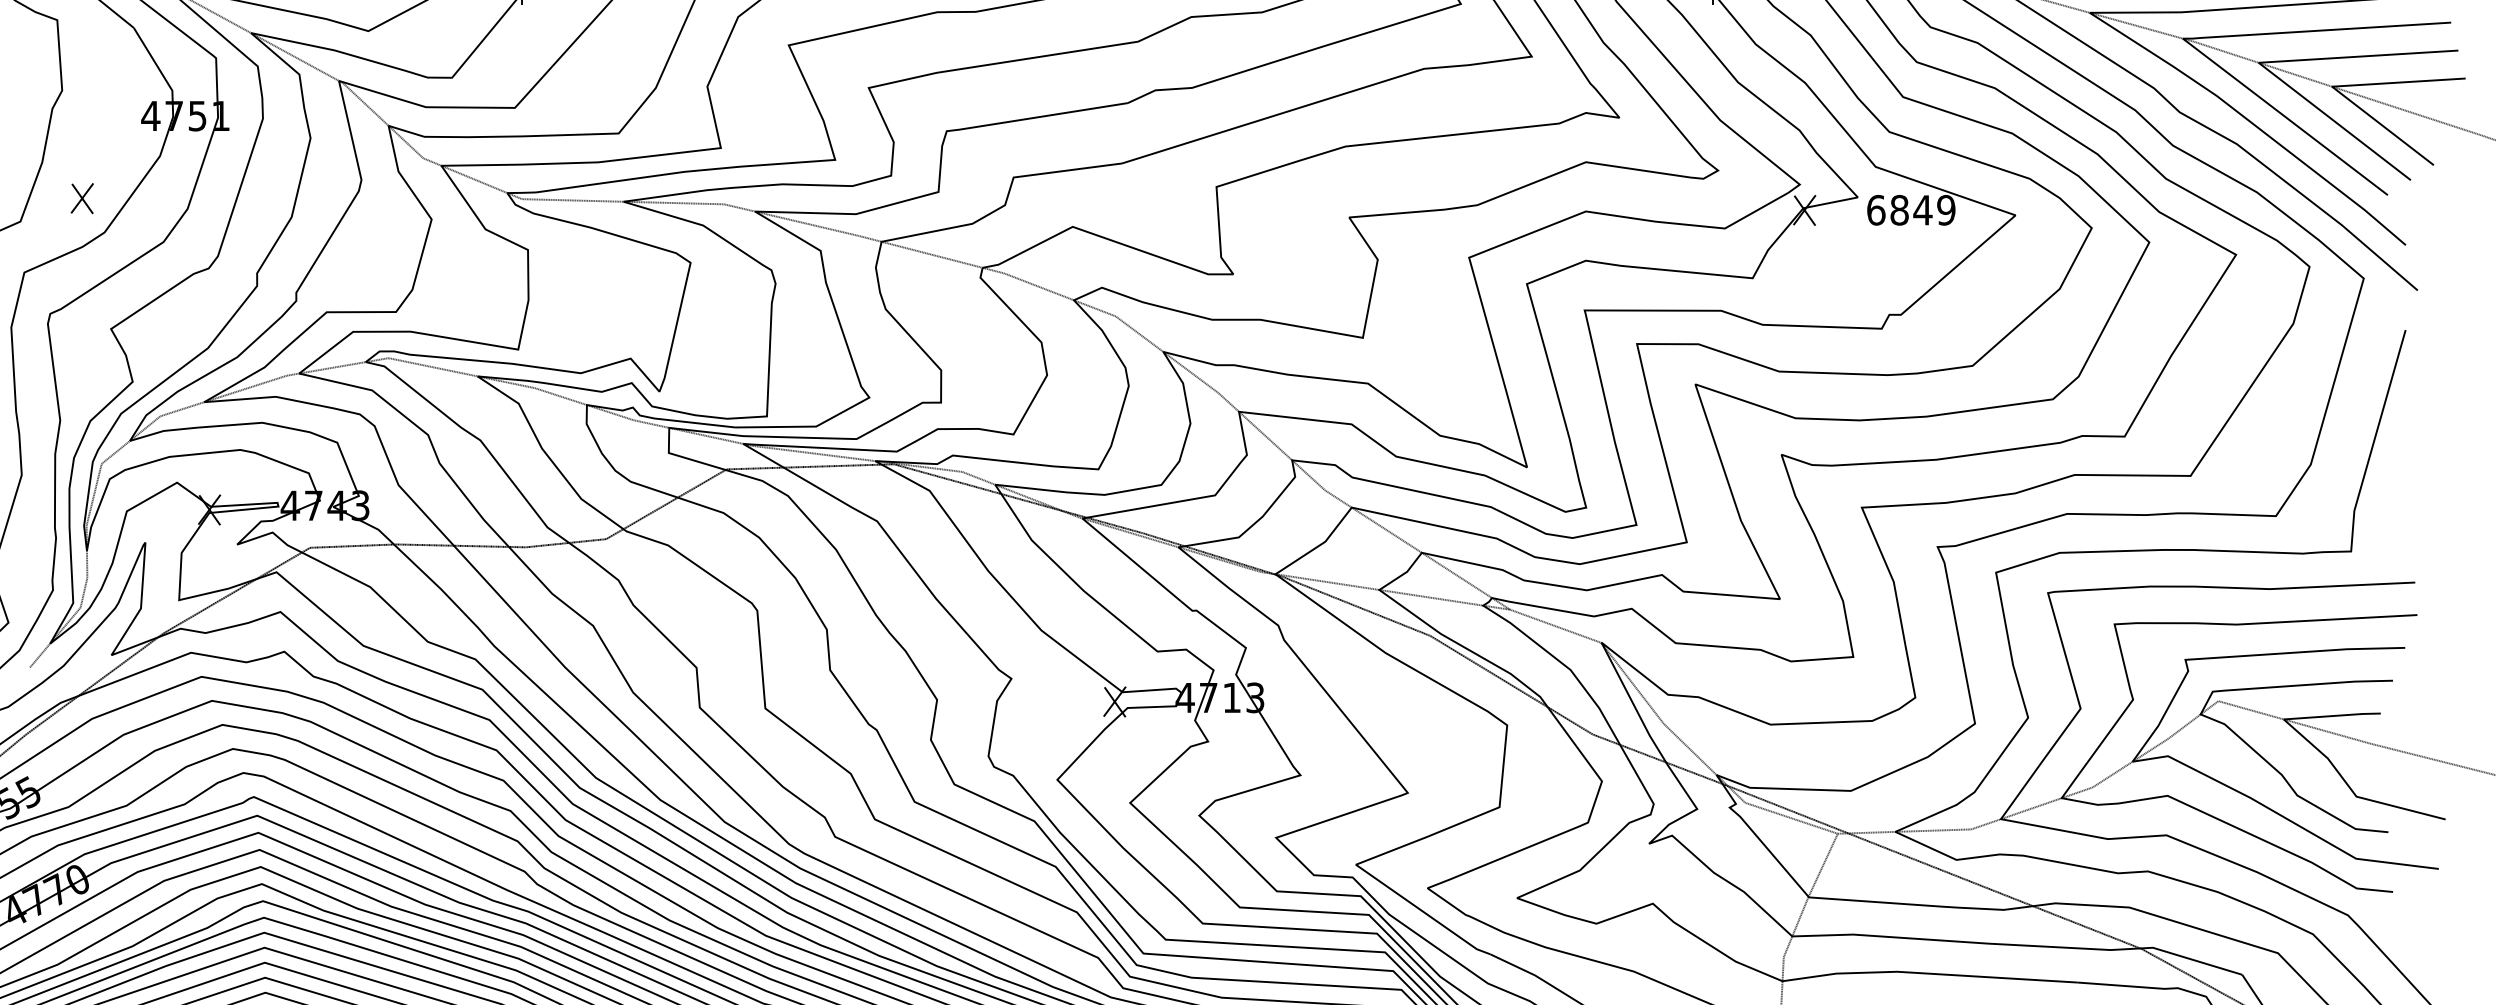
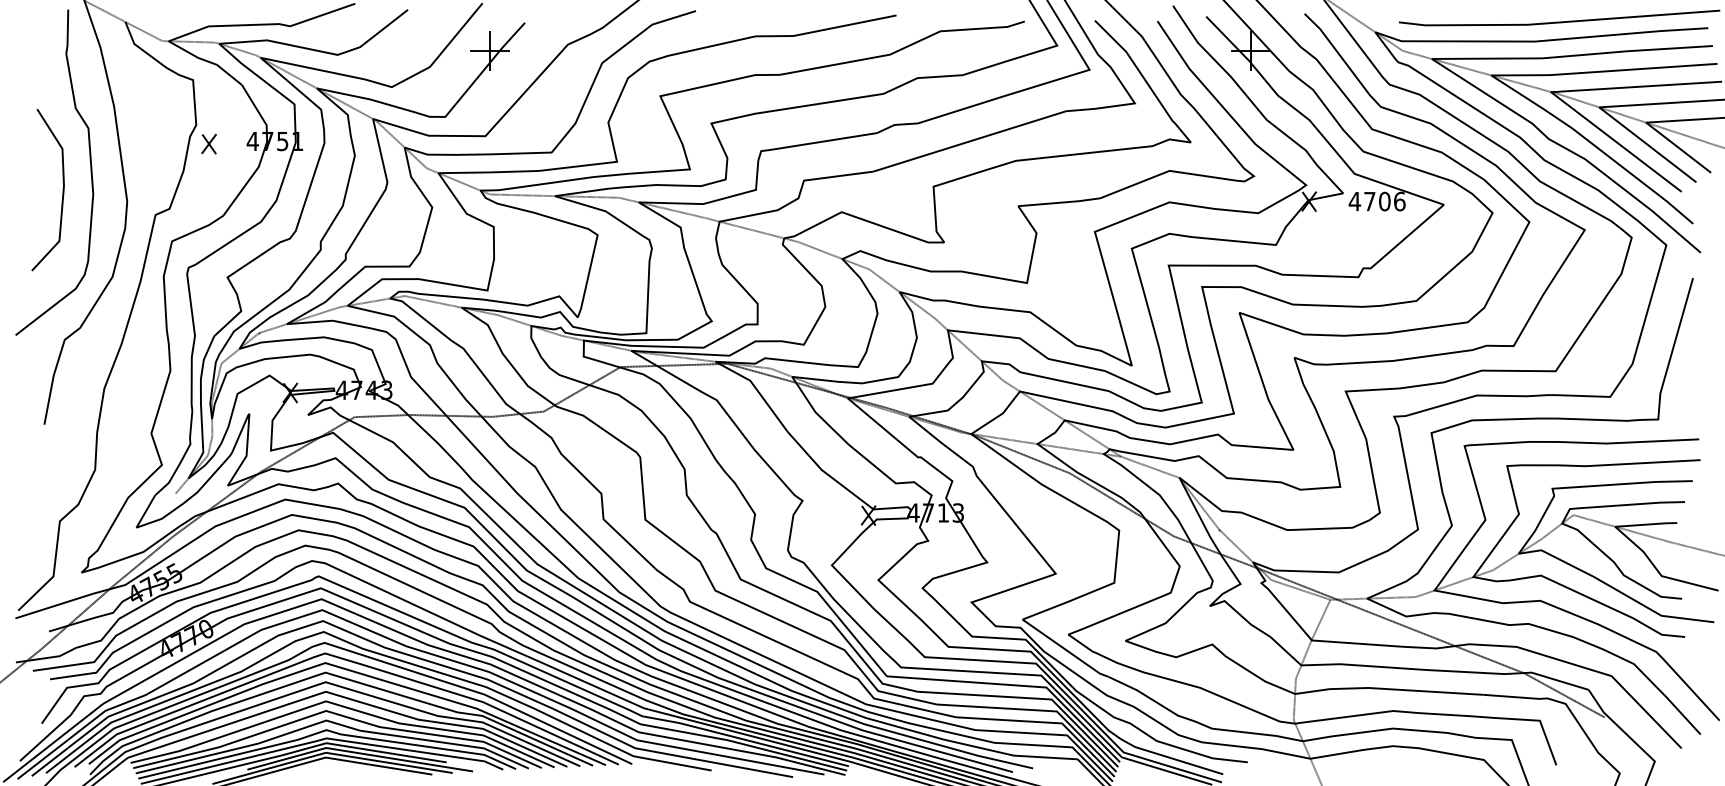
part: (81, 197) -> (208, 143), moved
text: (1909, 210) -> (1376, 201), 6849 -> 4706

